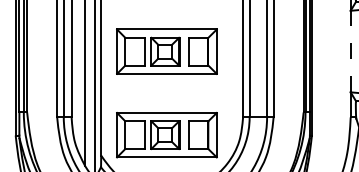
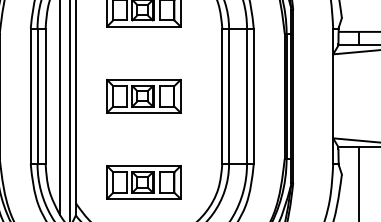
part: (166, 50) -> (143, 95), size x0.71
line: (351, 51) -> (333, 96), dashed -> solid
part: (166, 135) -> (143, 182), size x0.71

